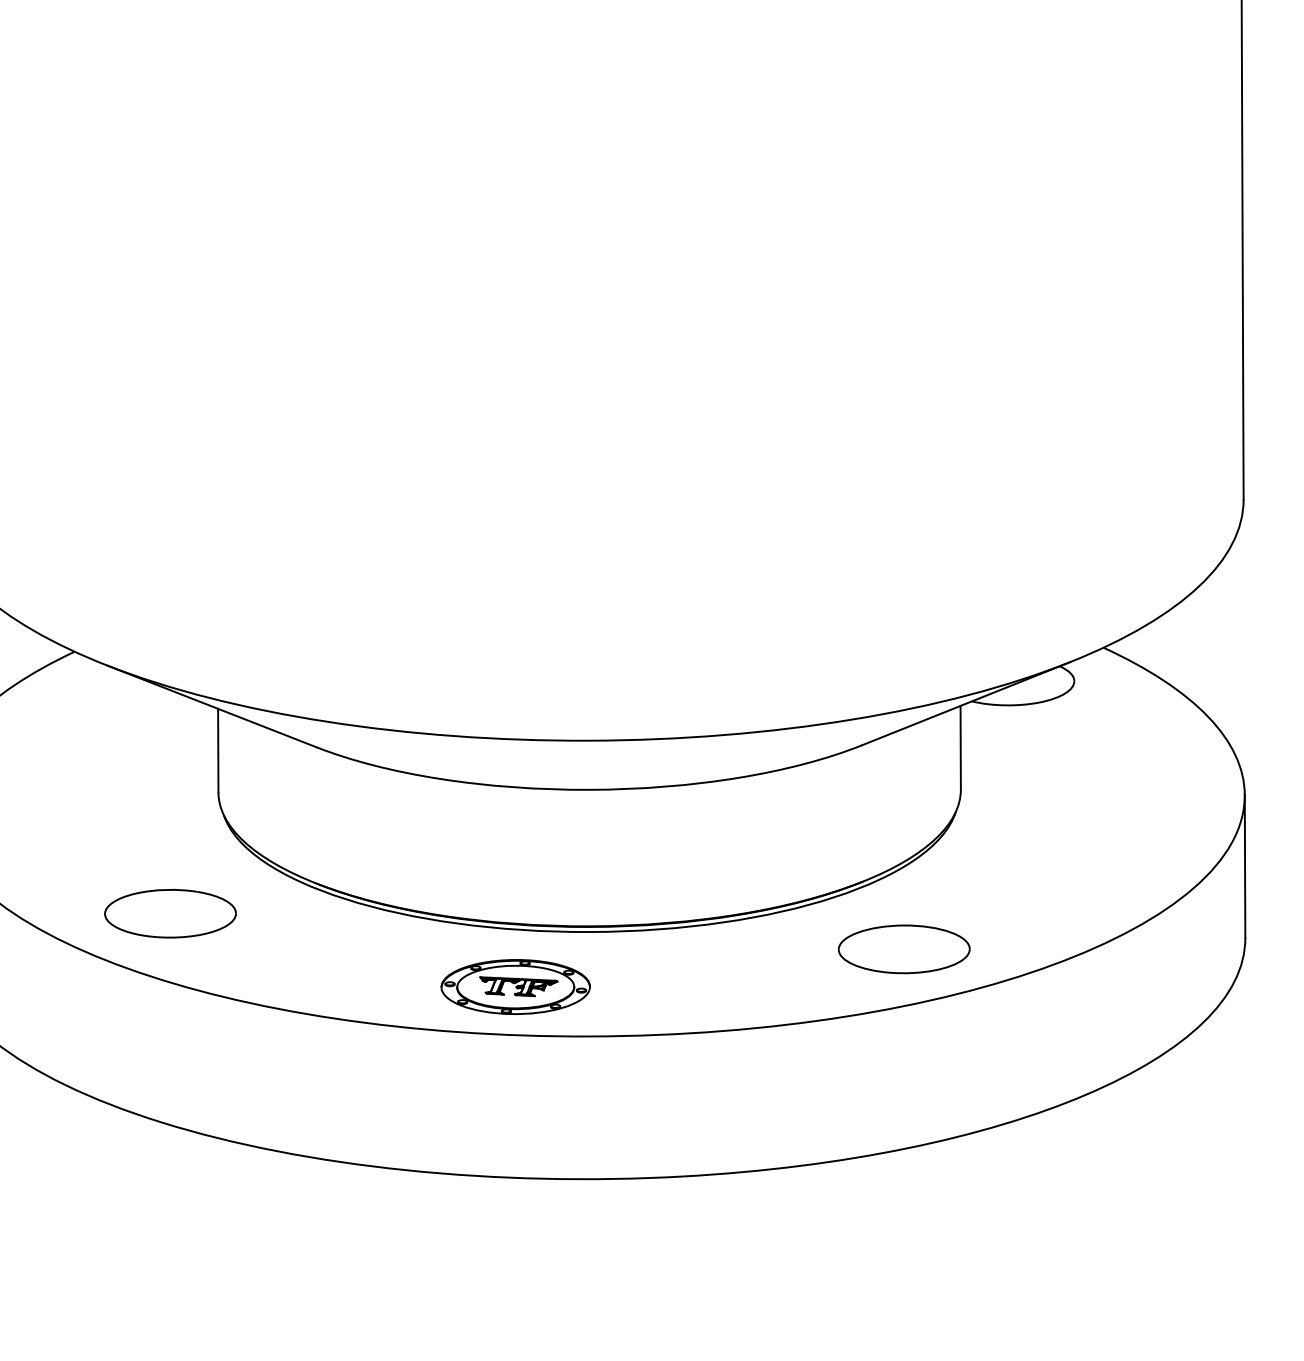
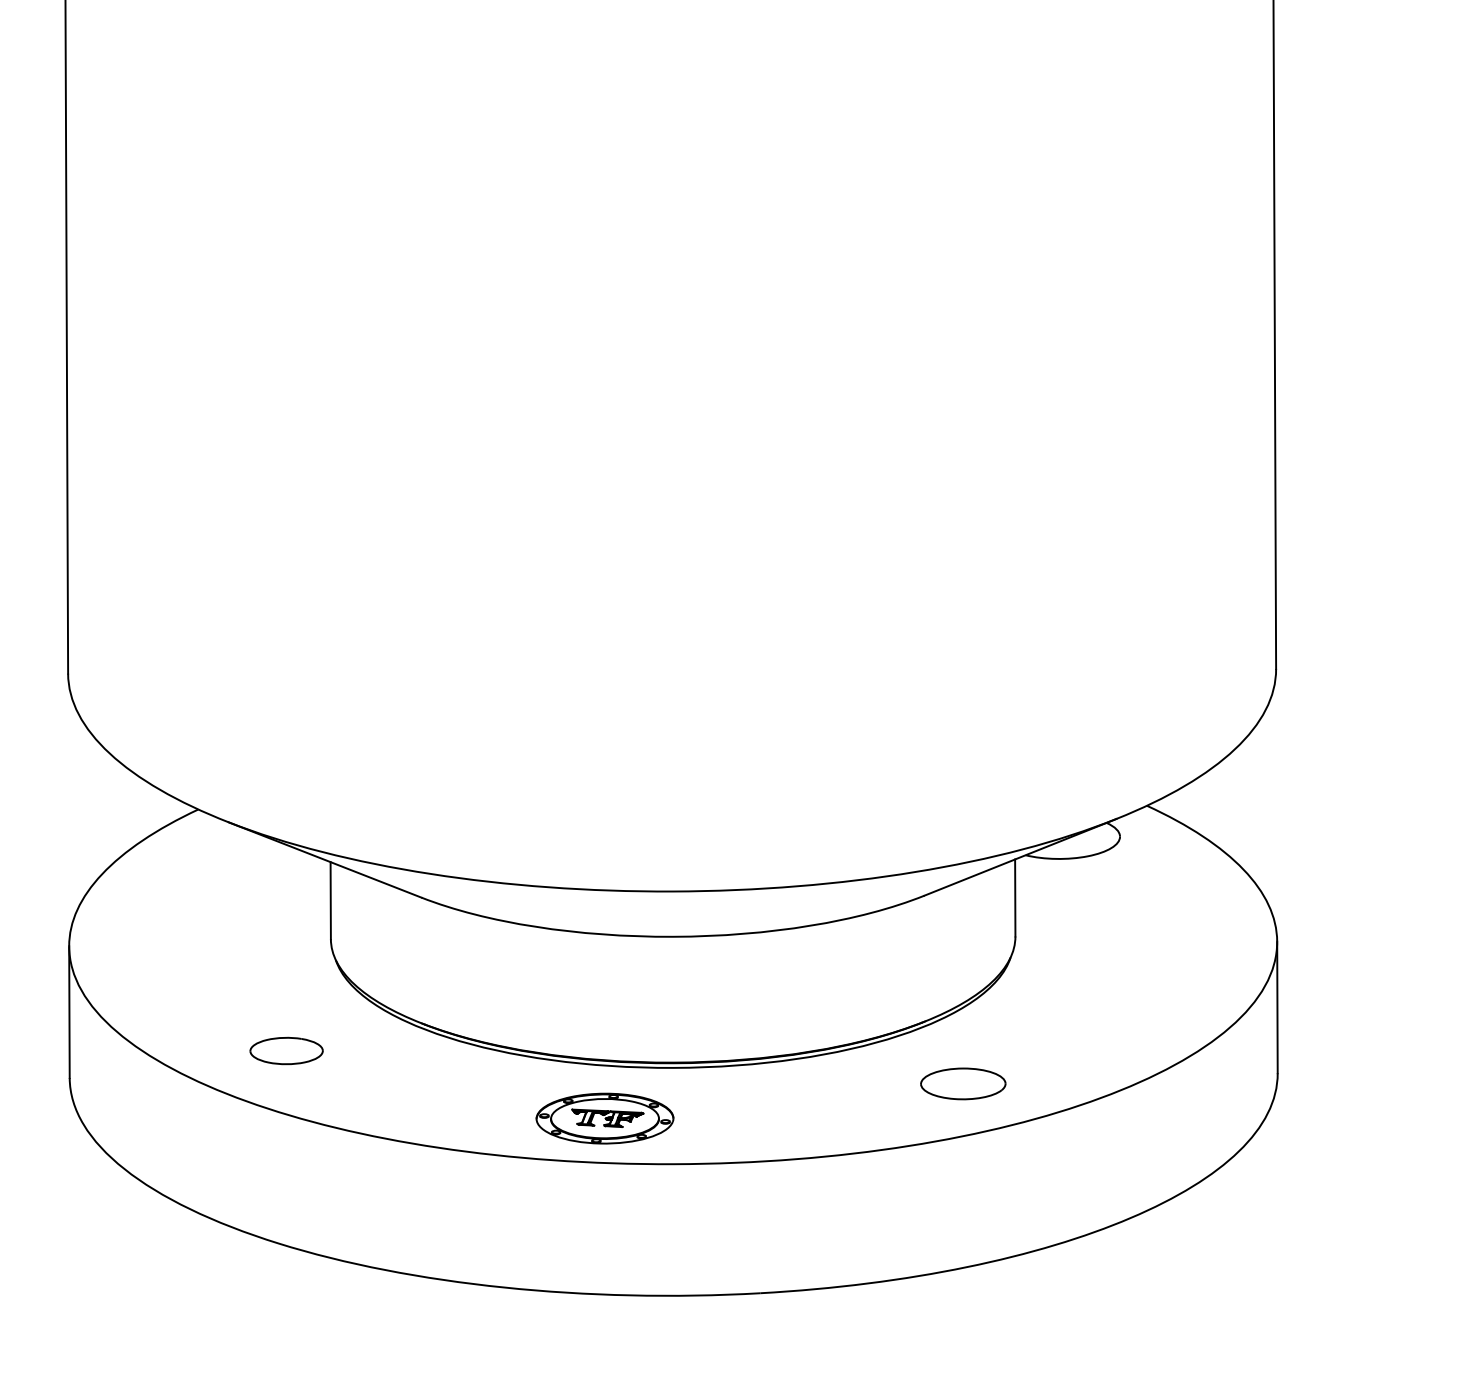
part: (170, 913) -> (286, 1050), size x0.6
part: (904, 948) -> (963, 1083), size x0.7

